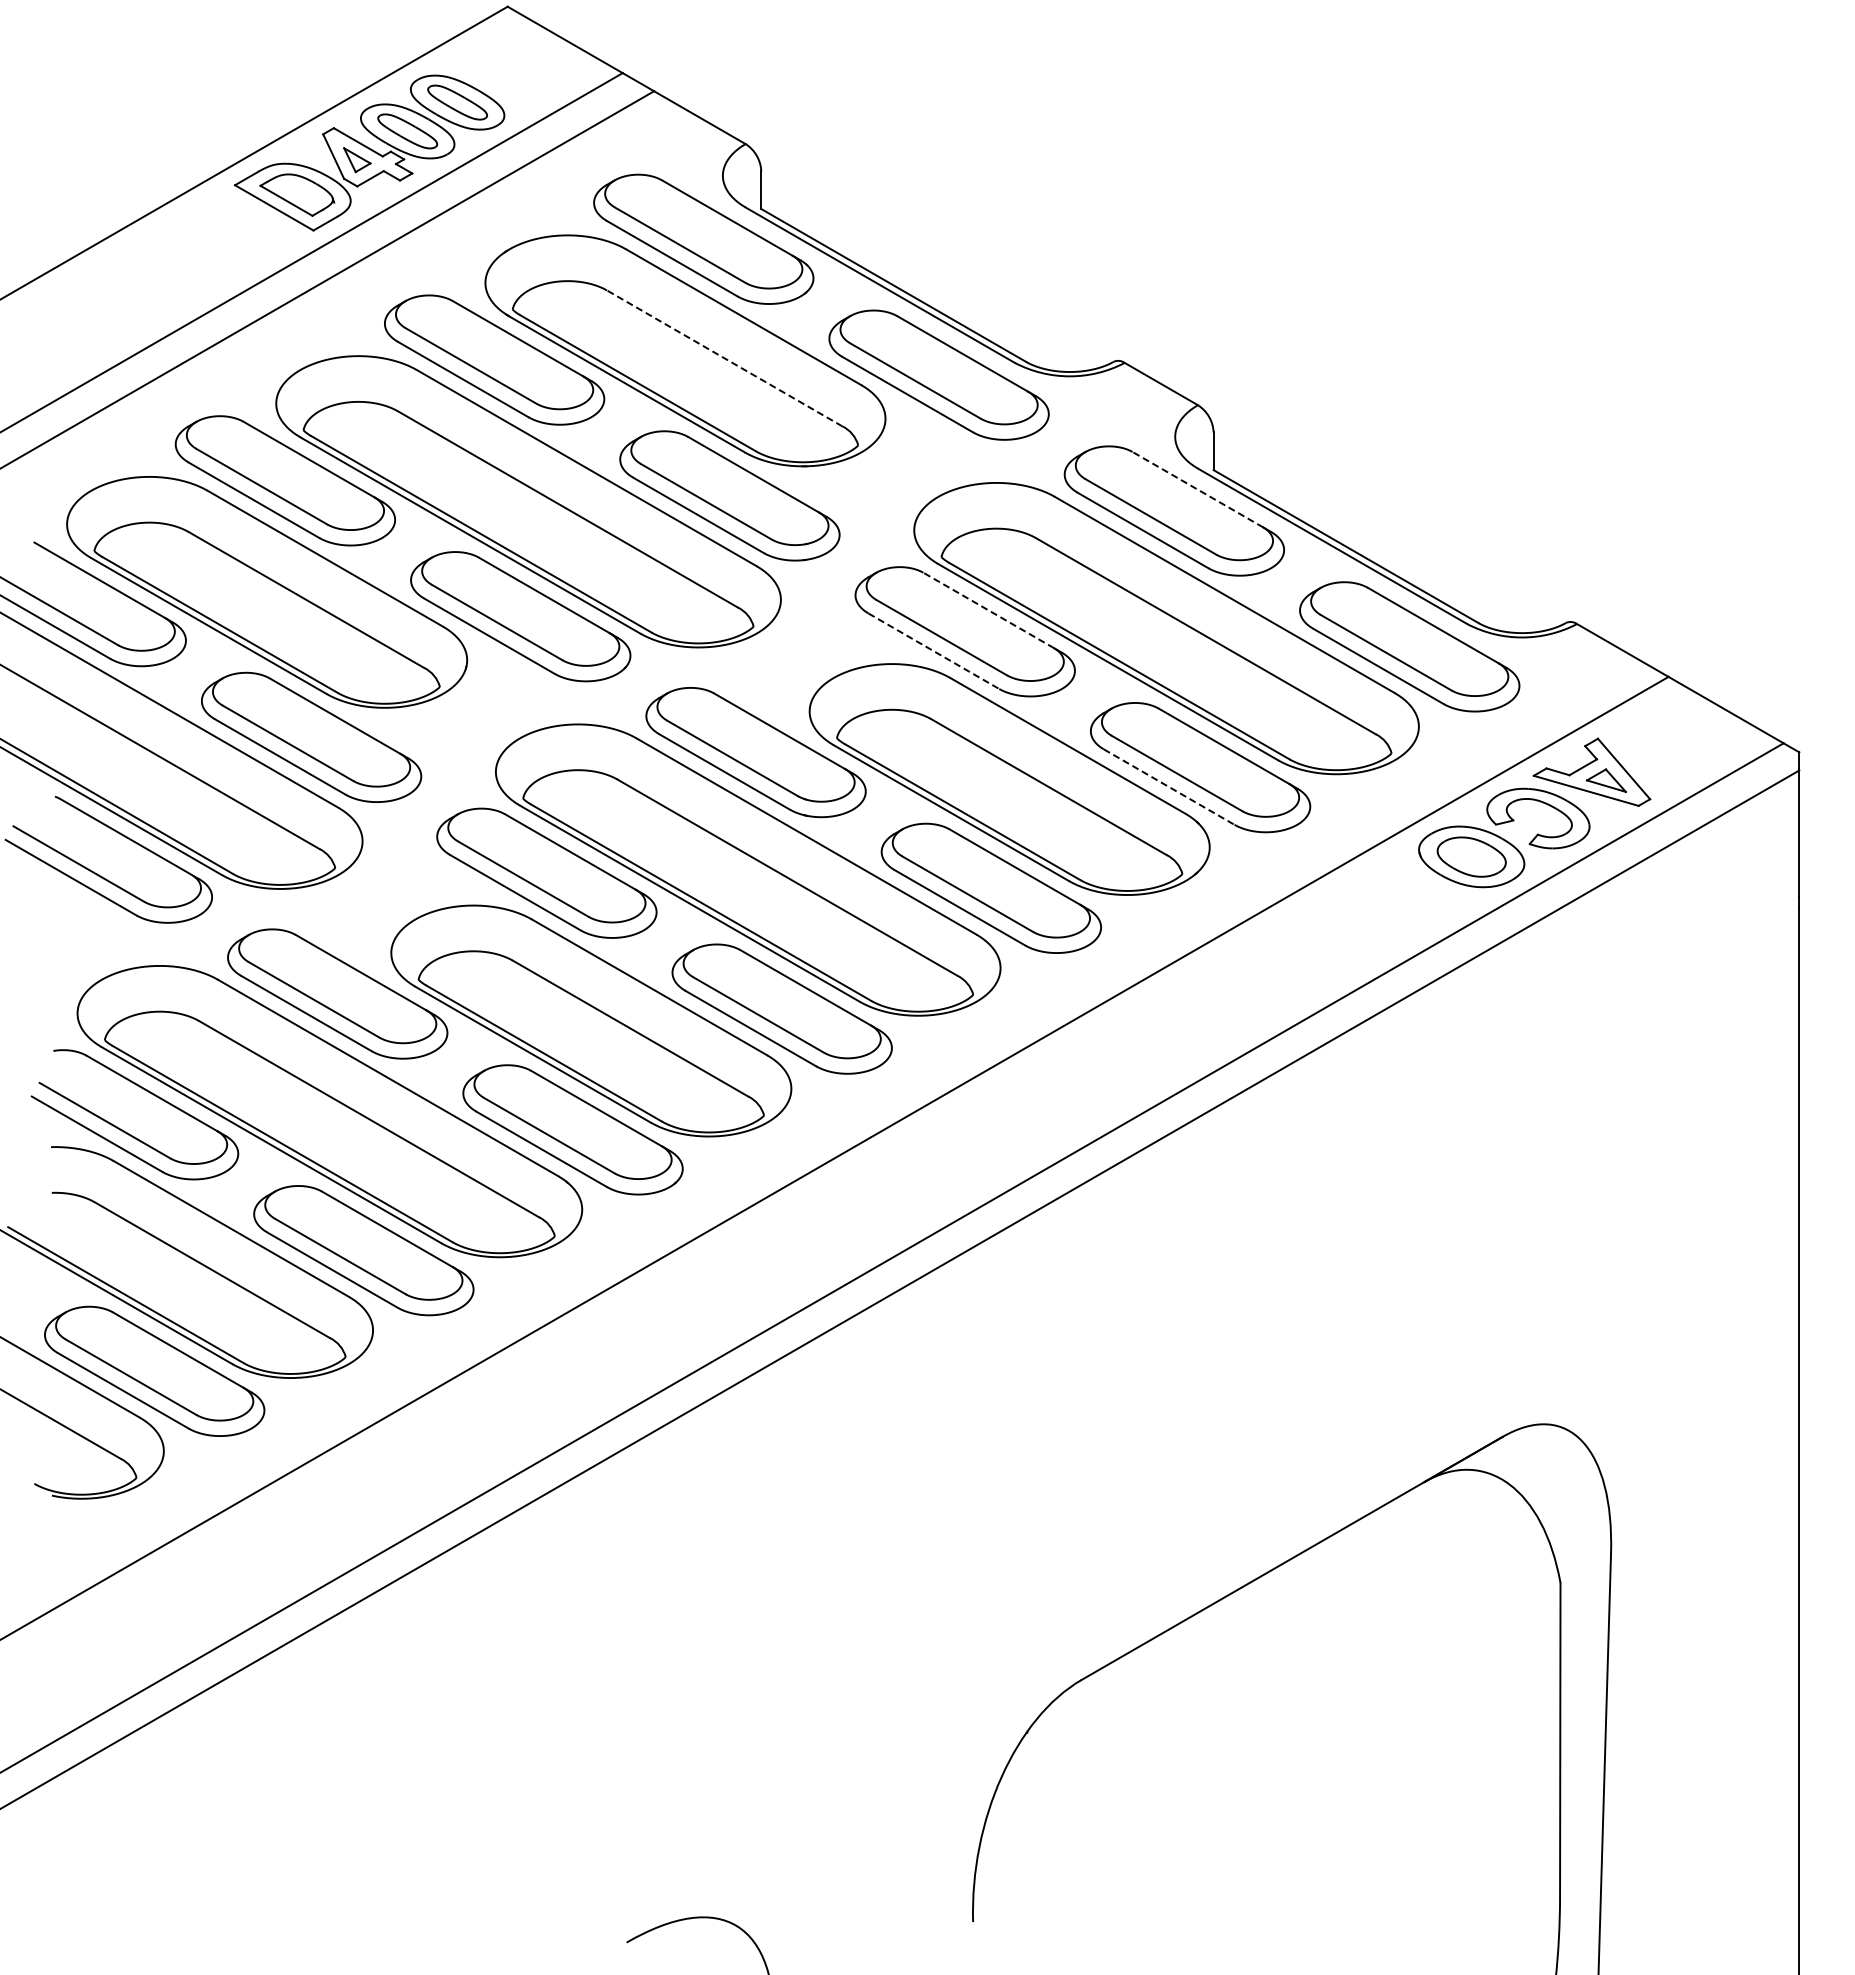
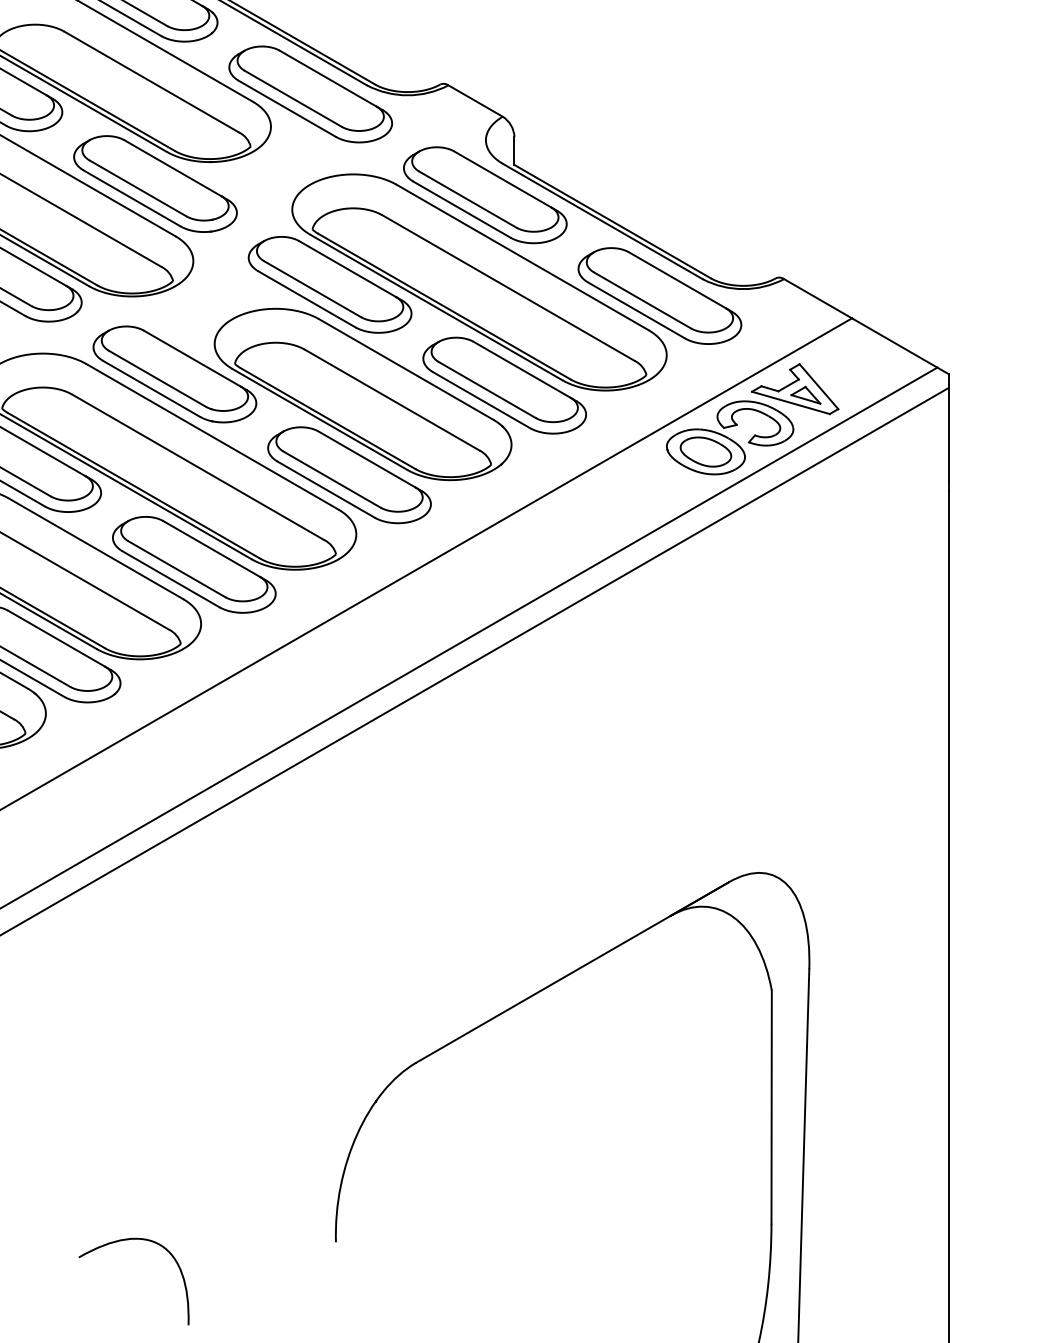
line: (724, 358) -> (151, 82), dashed -> solid
line: (1197, 489) -> (502, 179), dashed -> solid
line: (988, 610) -> (347, 269), dashed -> solid
line: (934, 651) -> (307, 299), dashed -> solid
line: (1169, 787) -> (481, 400), dashed -> solid

